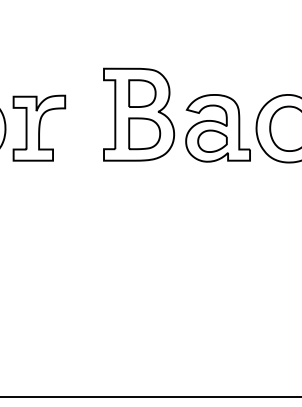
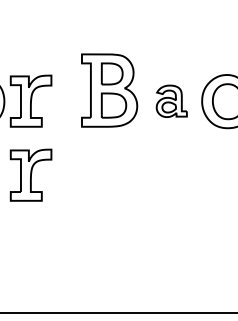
part: (217, 128) -> (171, 101), size x0.6
part: (39, 221) -> (31, 174), added

